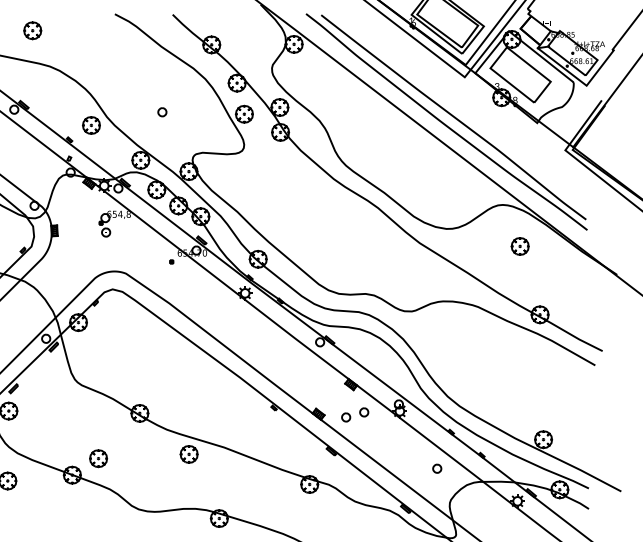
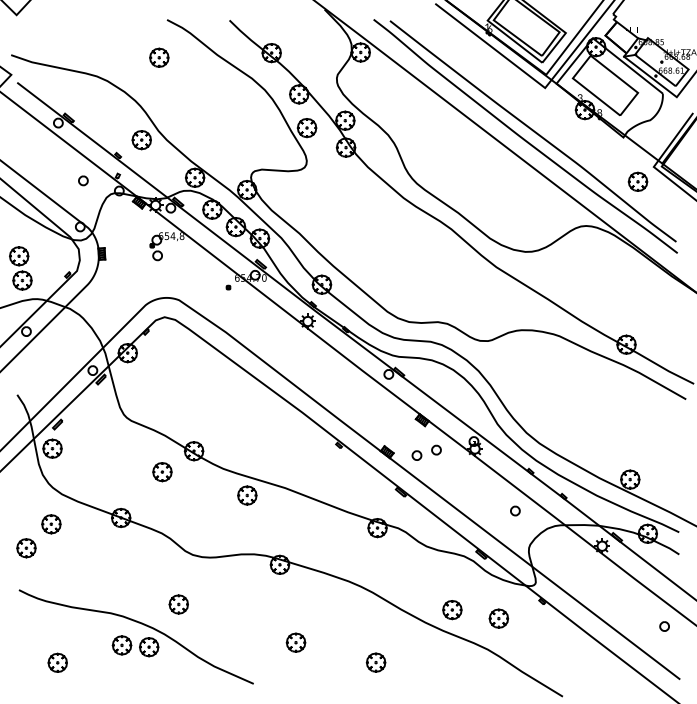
part: (32, 30) -> (159, 57), moved
part: (162, 111) -> (83, 180), moved
part: (519, 246) -> (637, 181), moved
part: (98, 459) -> (162, 472), moved

